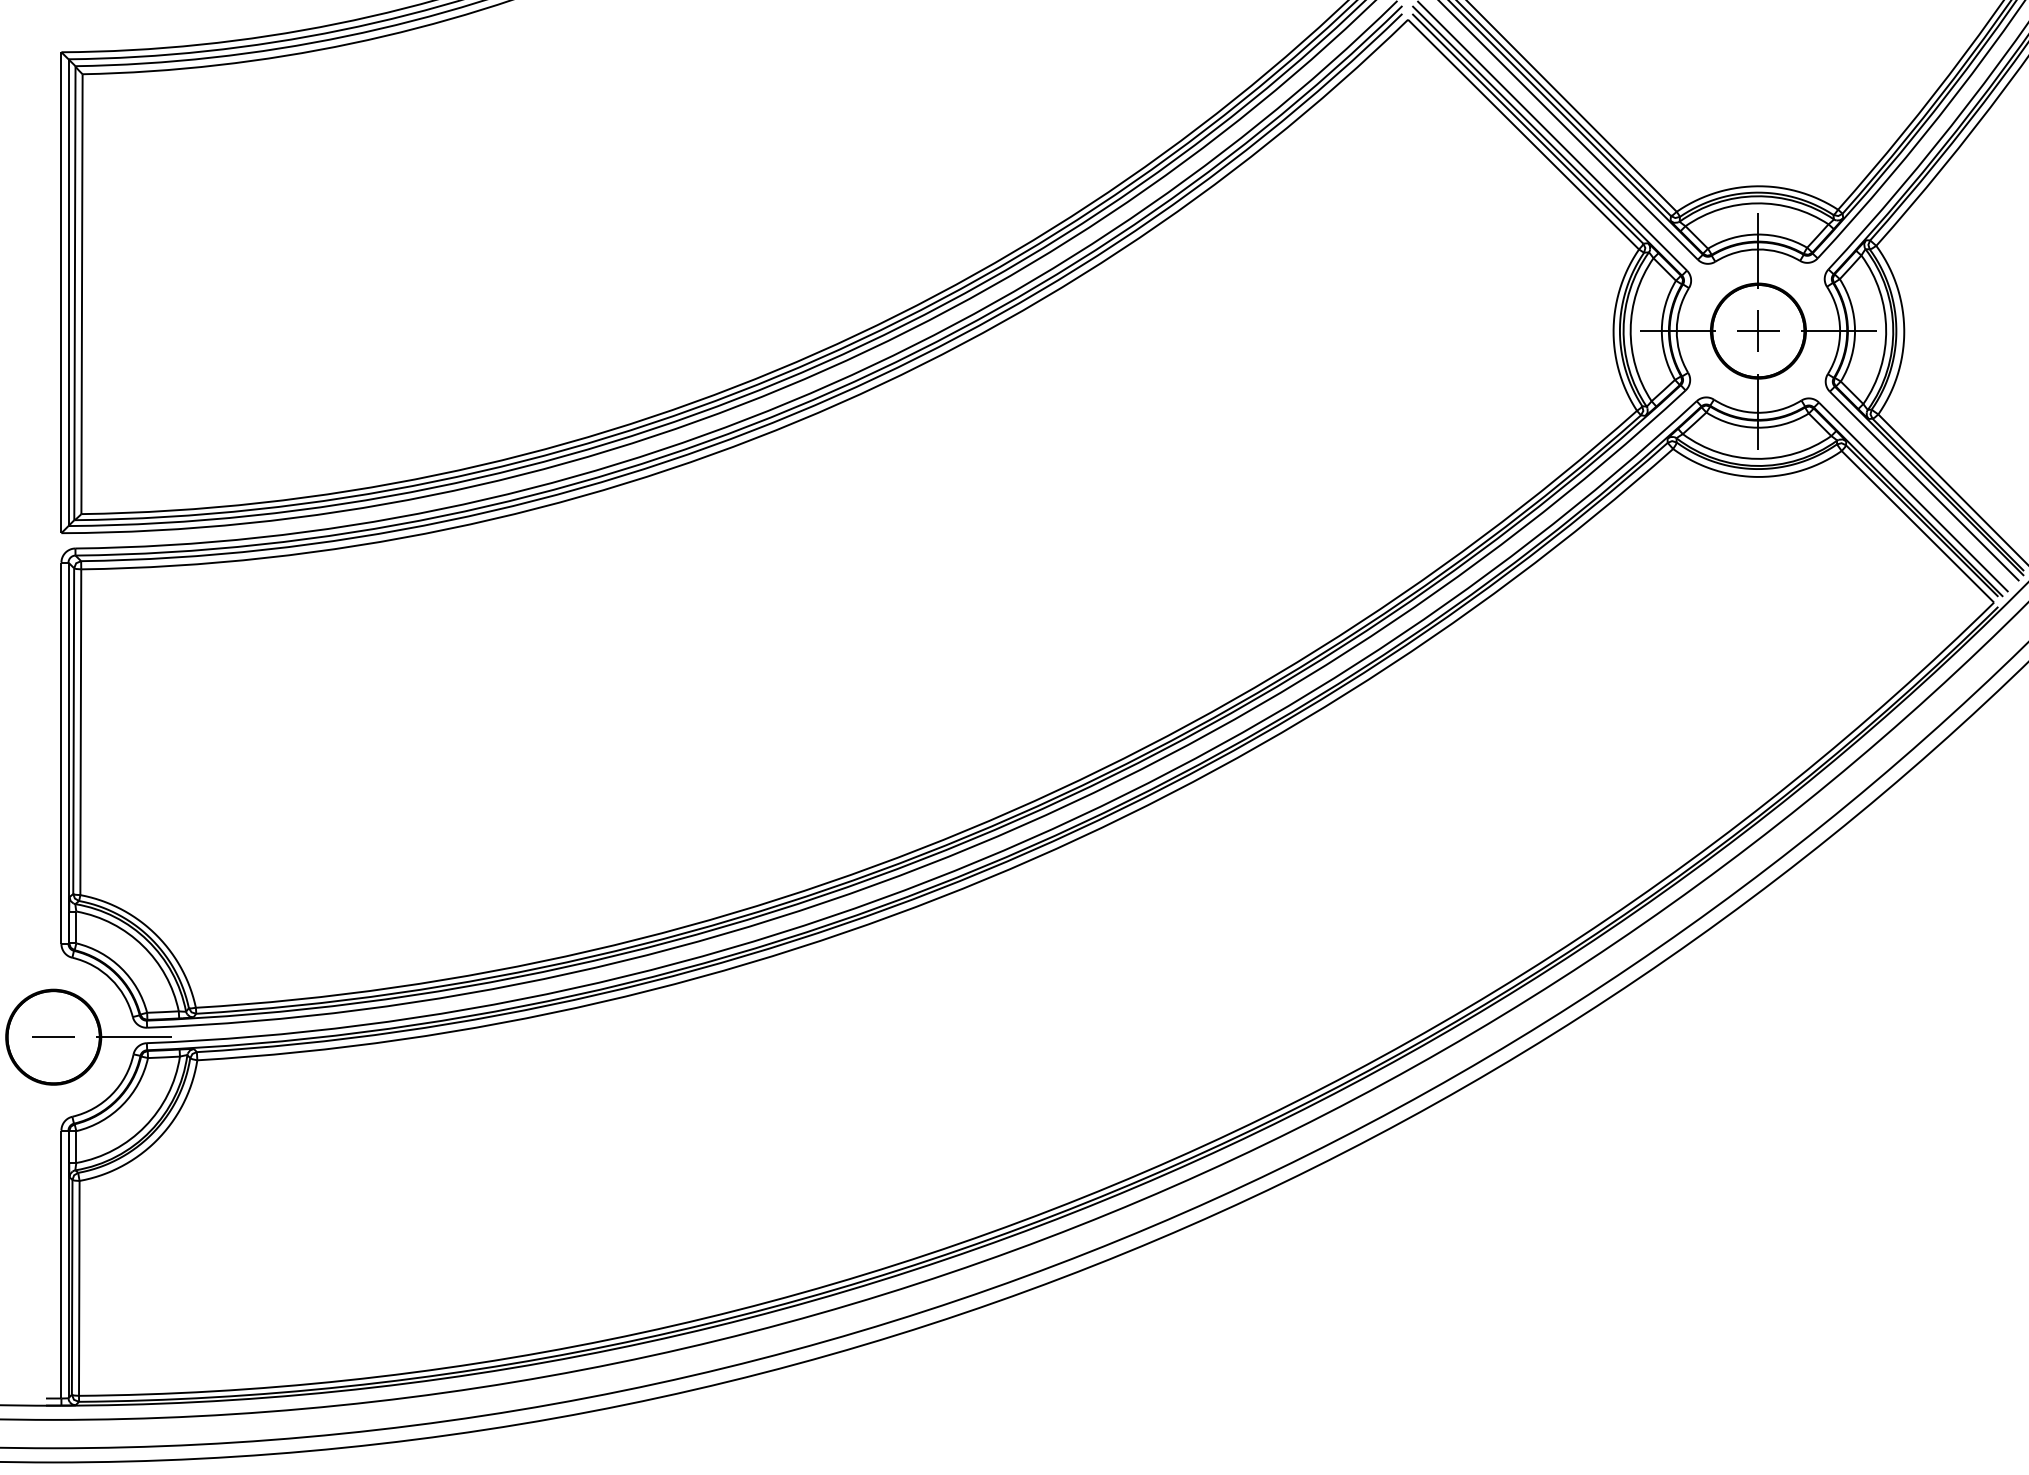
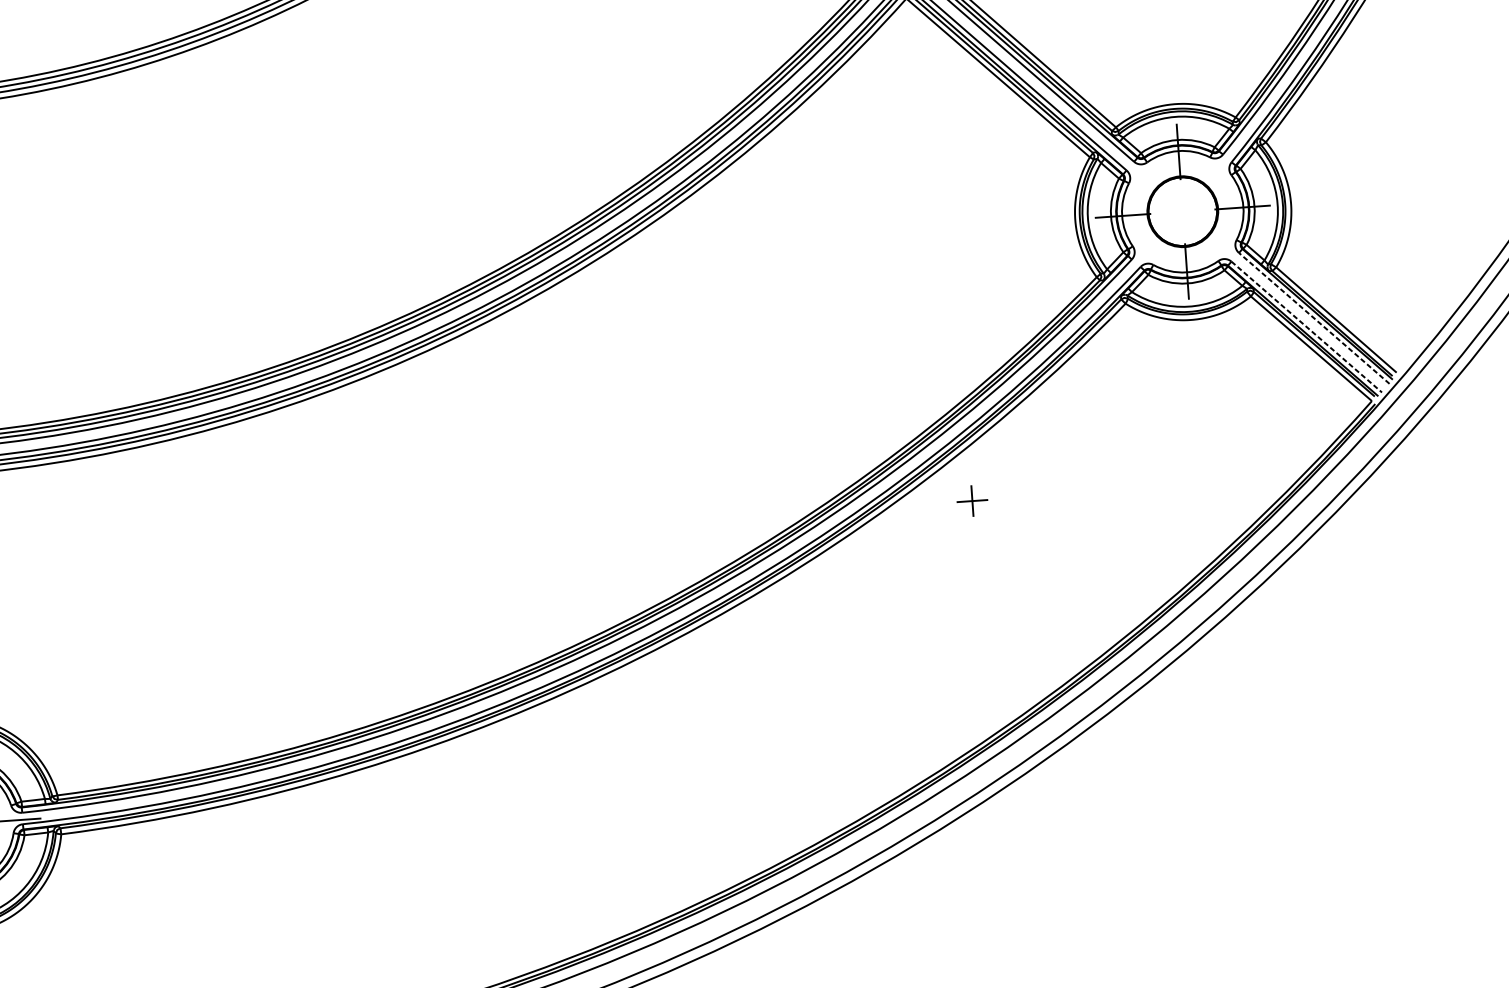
part: (1758, 330) -> (972, 500), moved
line: (1924, 486) -> (1314, 318), solid -> dashed
line: (1913, 497) -> (1306, 327), solid -> dashed

